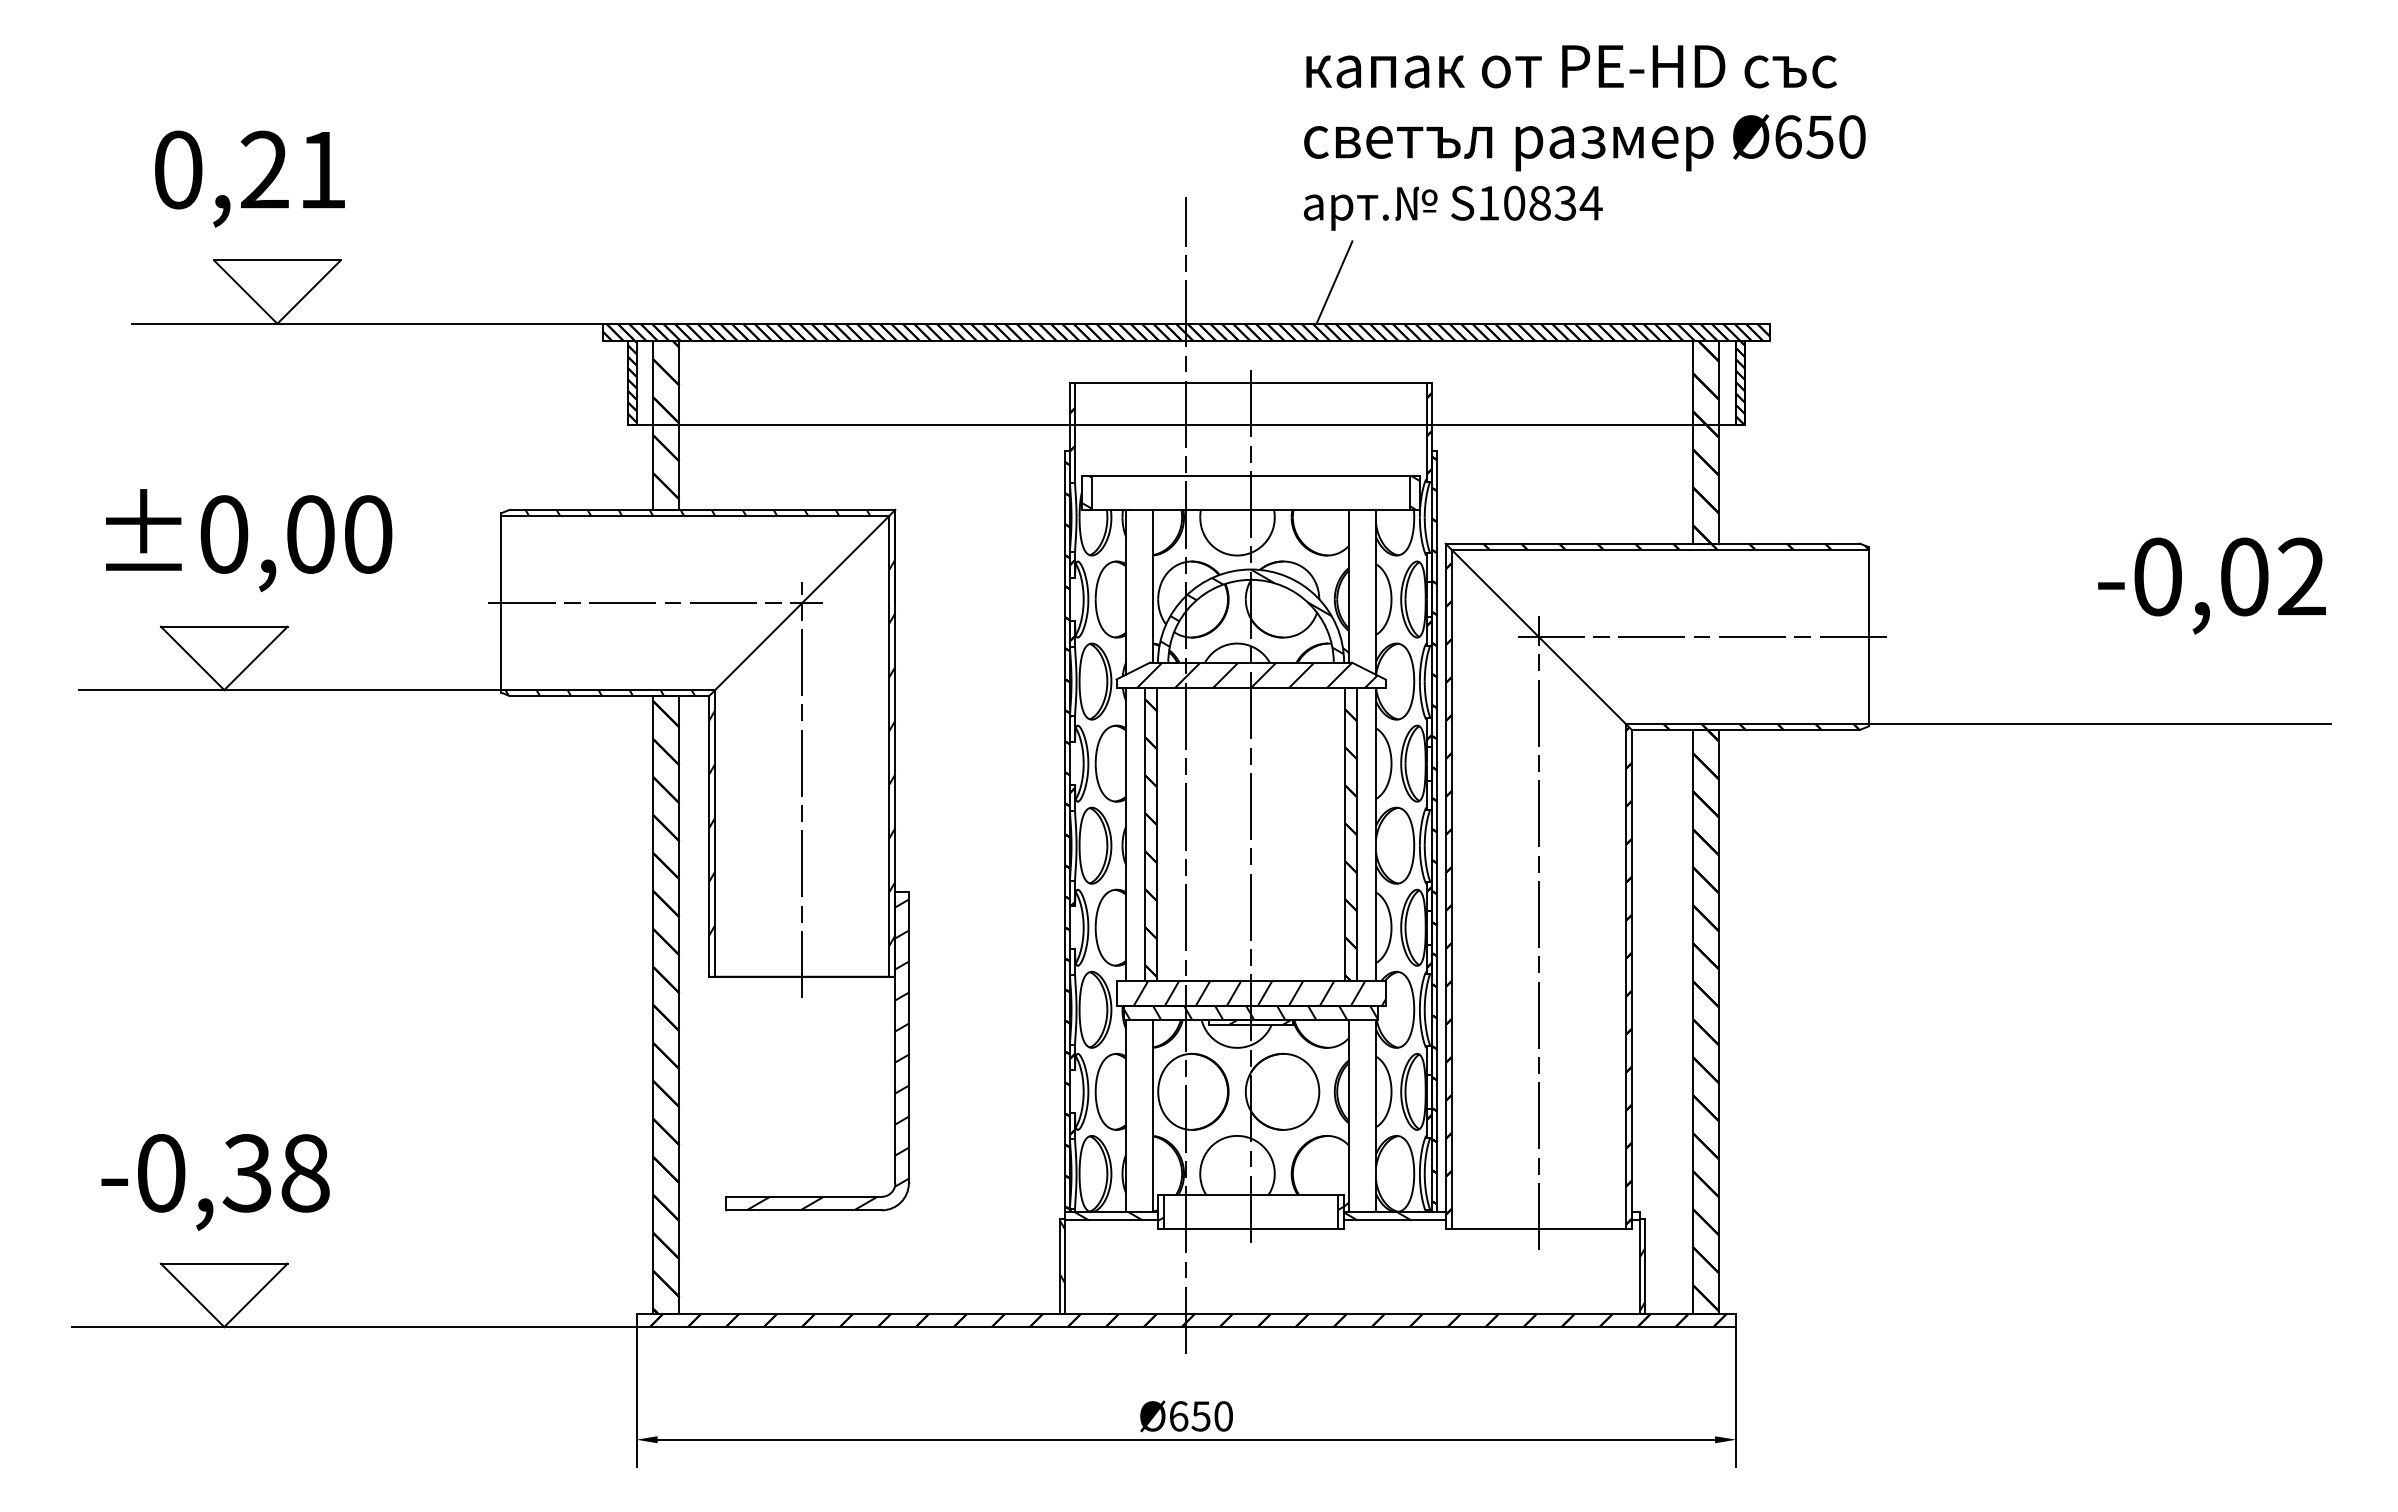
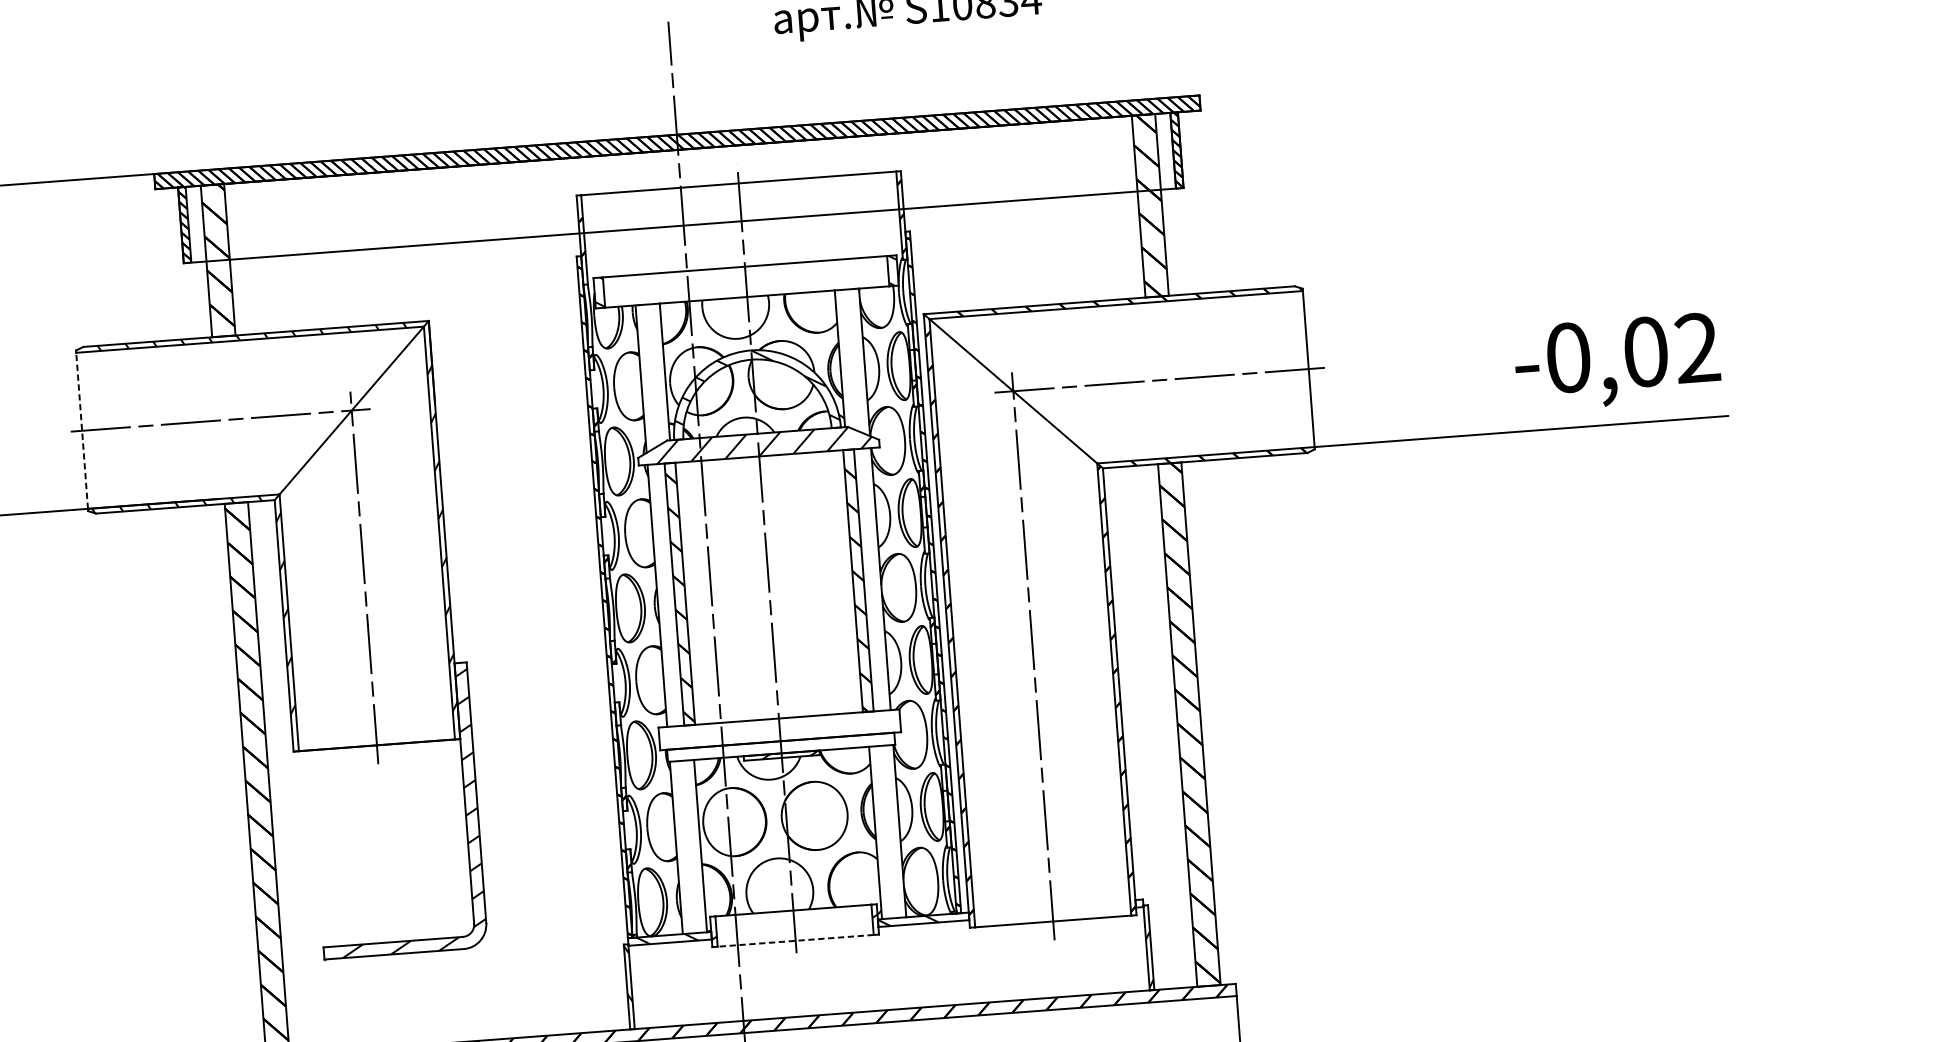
line: (1334, 282) -> (806, 87), removed
text: (2211, 585) -> (1616, 361), moved
line: (501, 602) -> (82, 430), solid -> dashed
hatch: (1250, 993) -> (779, 730), removed
hatch: (1250, 1012) -> (780, 747), removed
line: (1250, 1228) -> (795, 940), solid -> dashed

